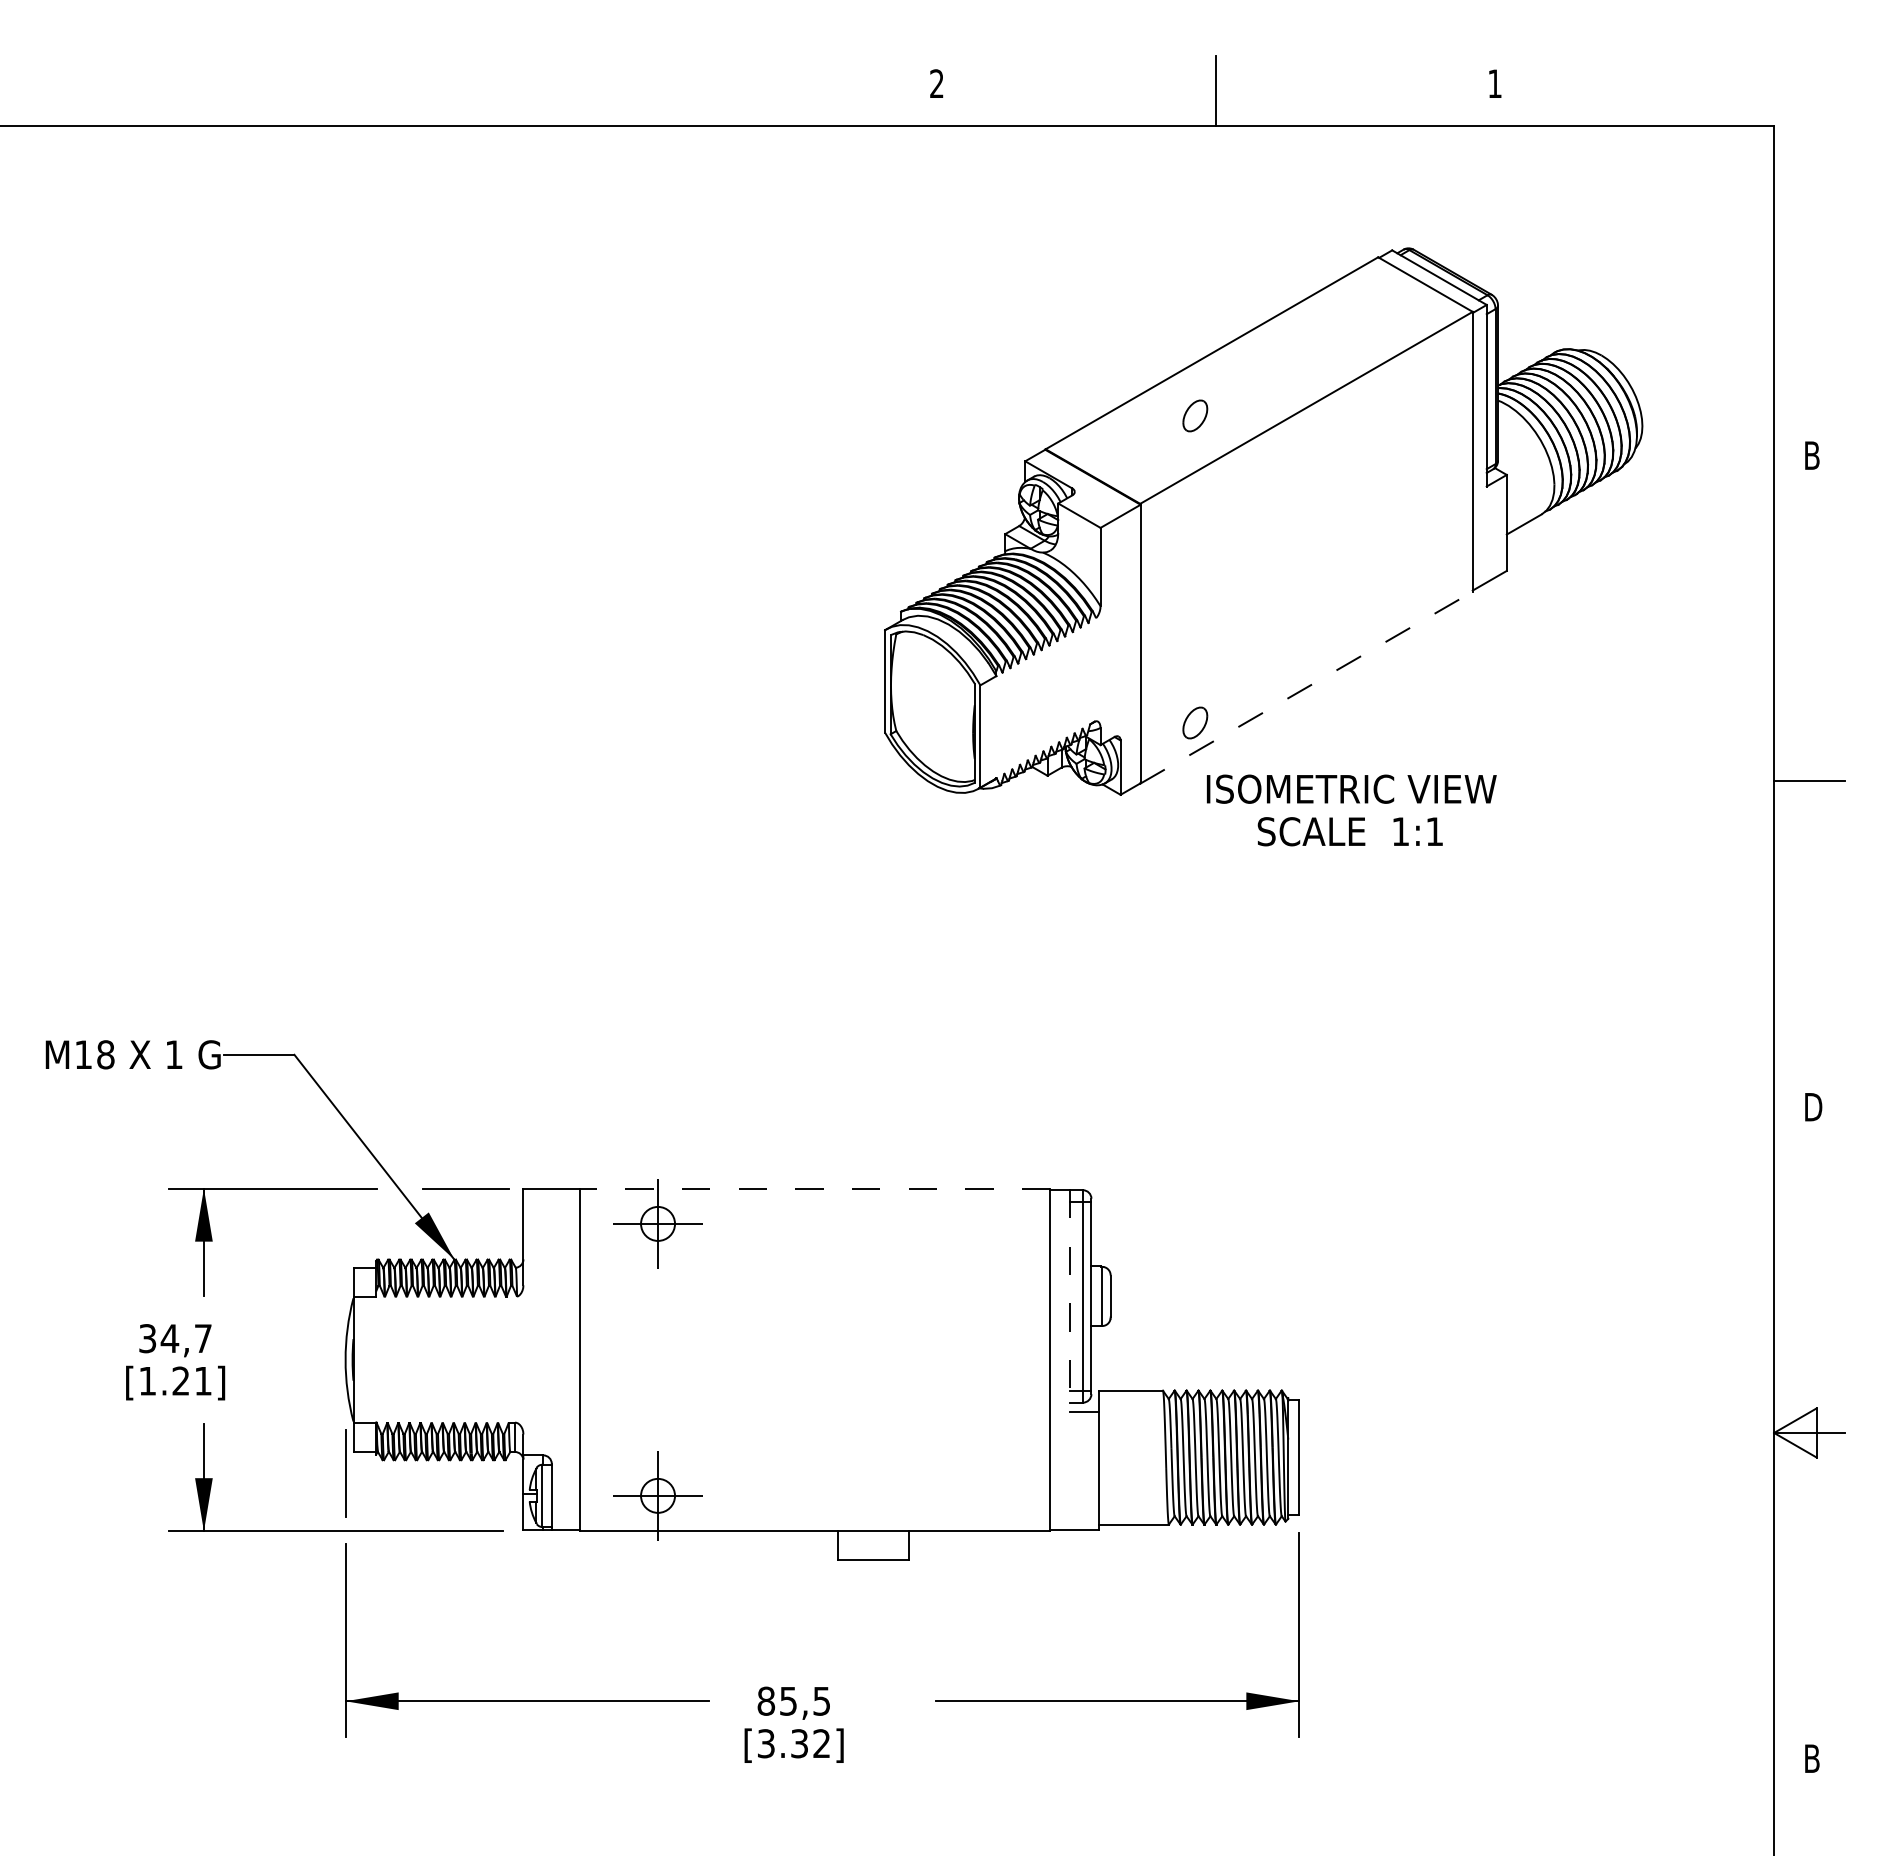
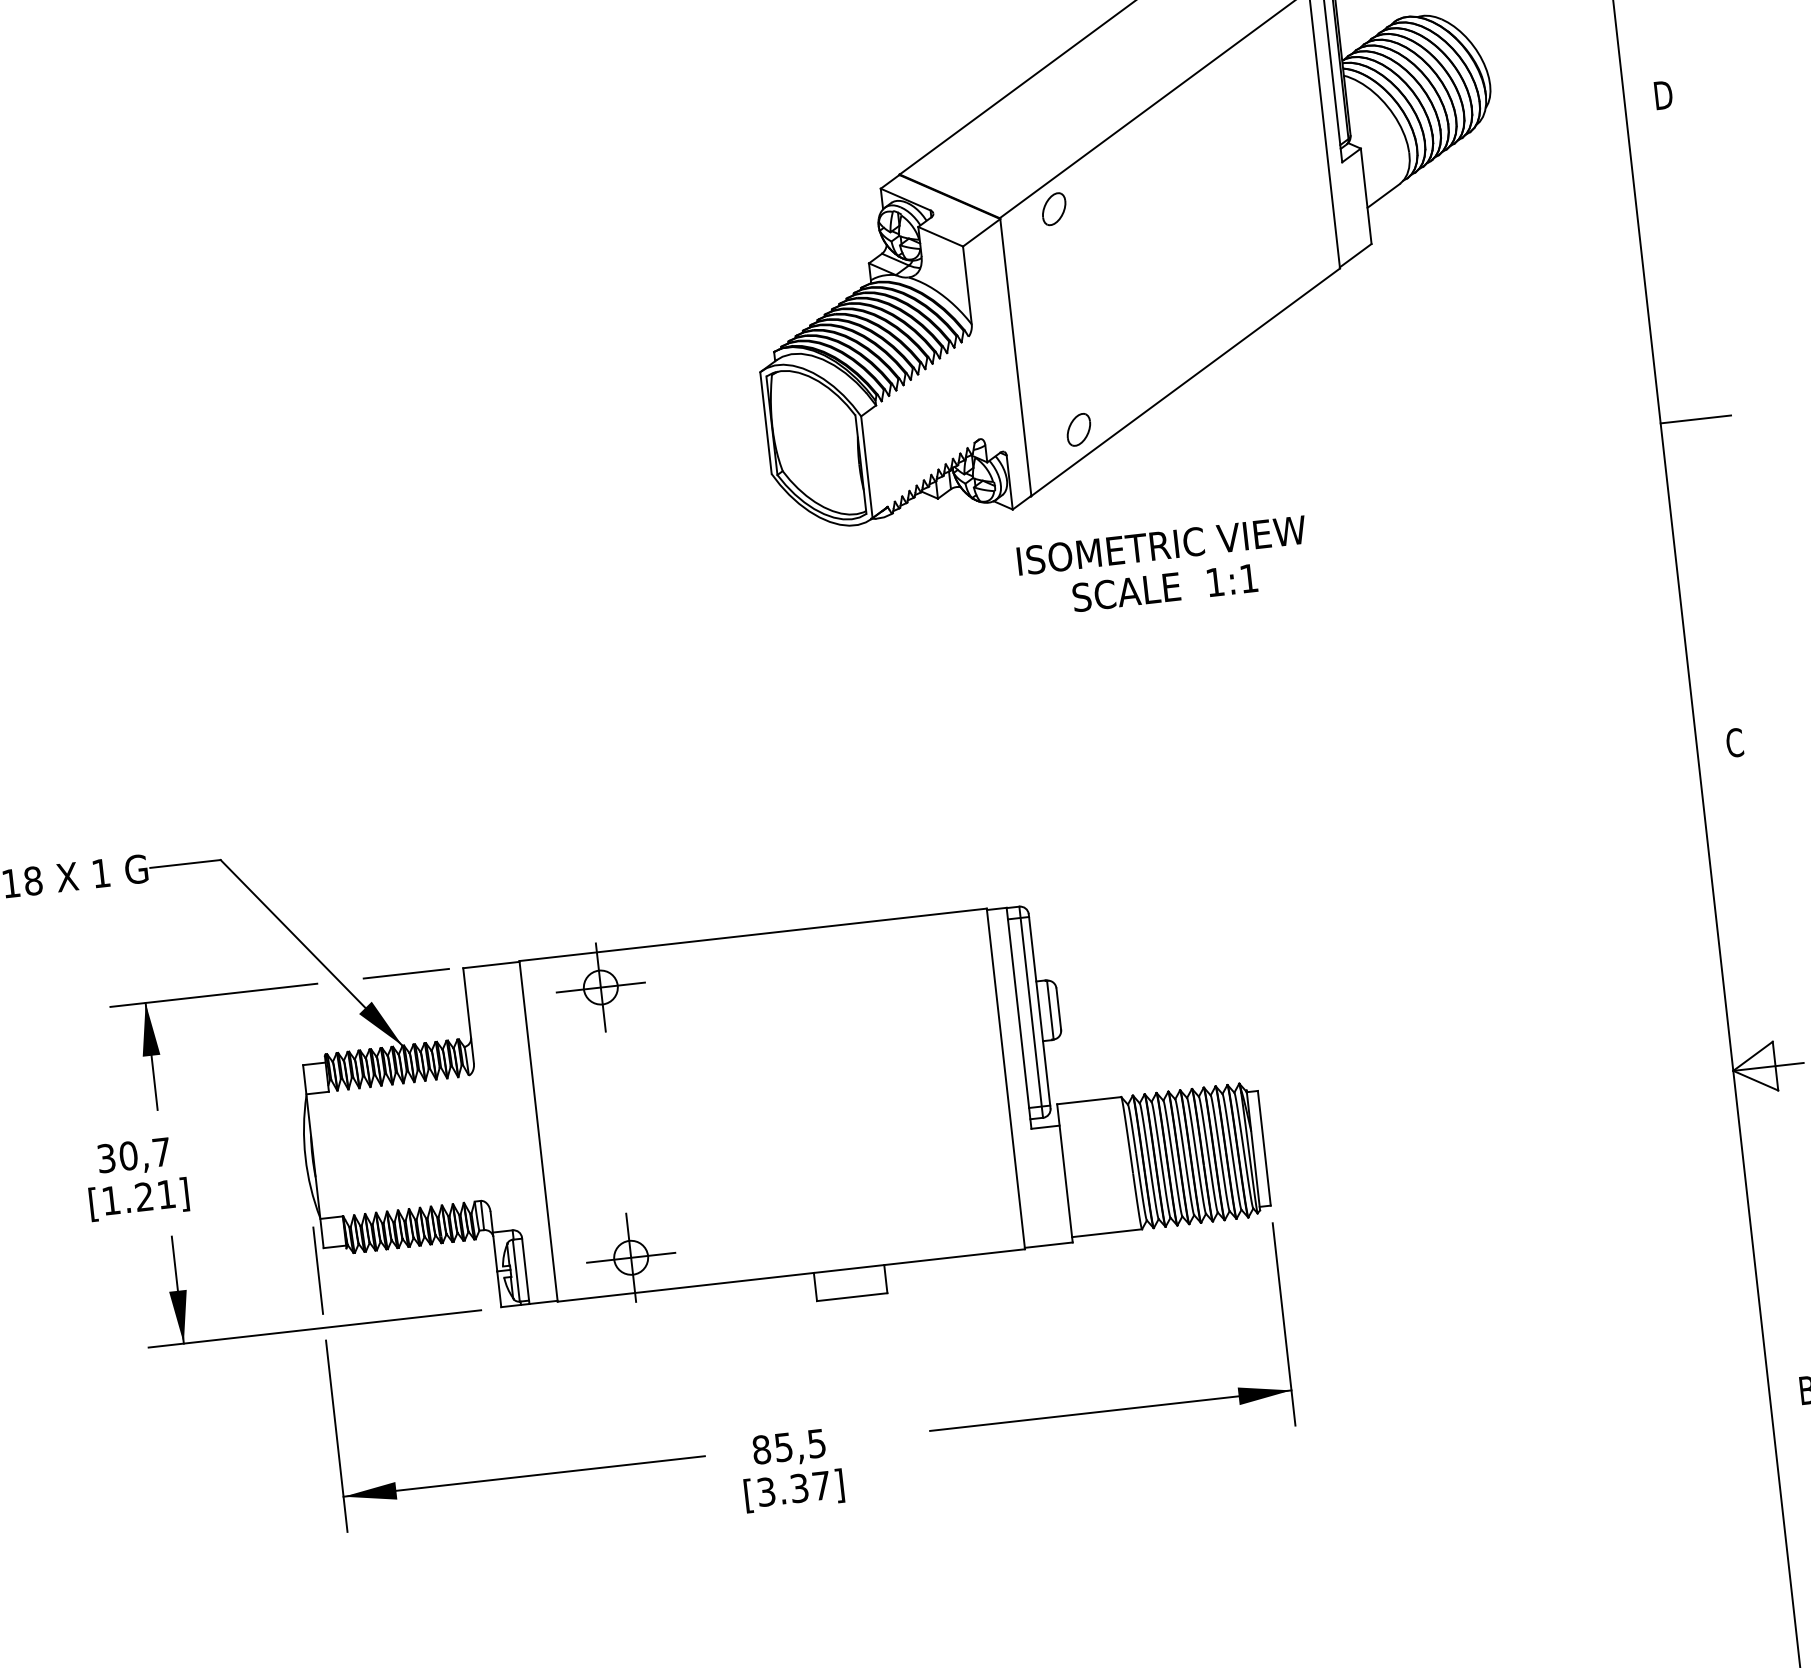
part: (1195, 415) -> (1054, 208), moved
text: (1815, 455) -> (1665, 94), B -> D
line: (1306, 687) -> (1185, 382), dashed -> solid
text: (1351, 810) -> (1163, 566), moved
text: (1813, 1106) -> (1736, 742), D -> C
line: (814, 1188) -> (752, 934), dashed -> solid
line: (1070, 1301) -> (1019, 1018), dashed -> solid
text: (169, 1338) -> (128, 1155), 34,7 -> 30,7
text: (821, 1743) -> (821, 1485), [3.32] -> [3.37]

